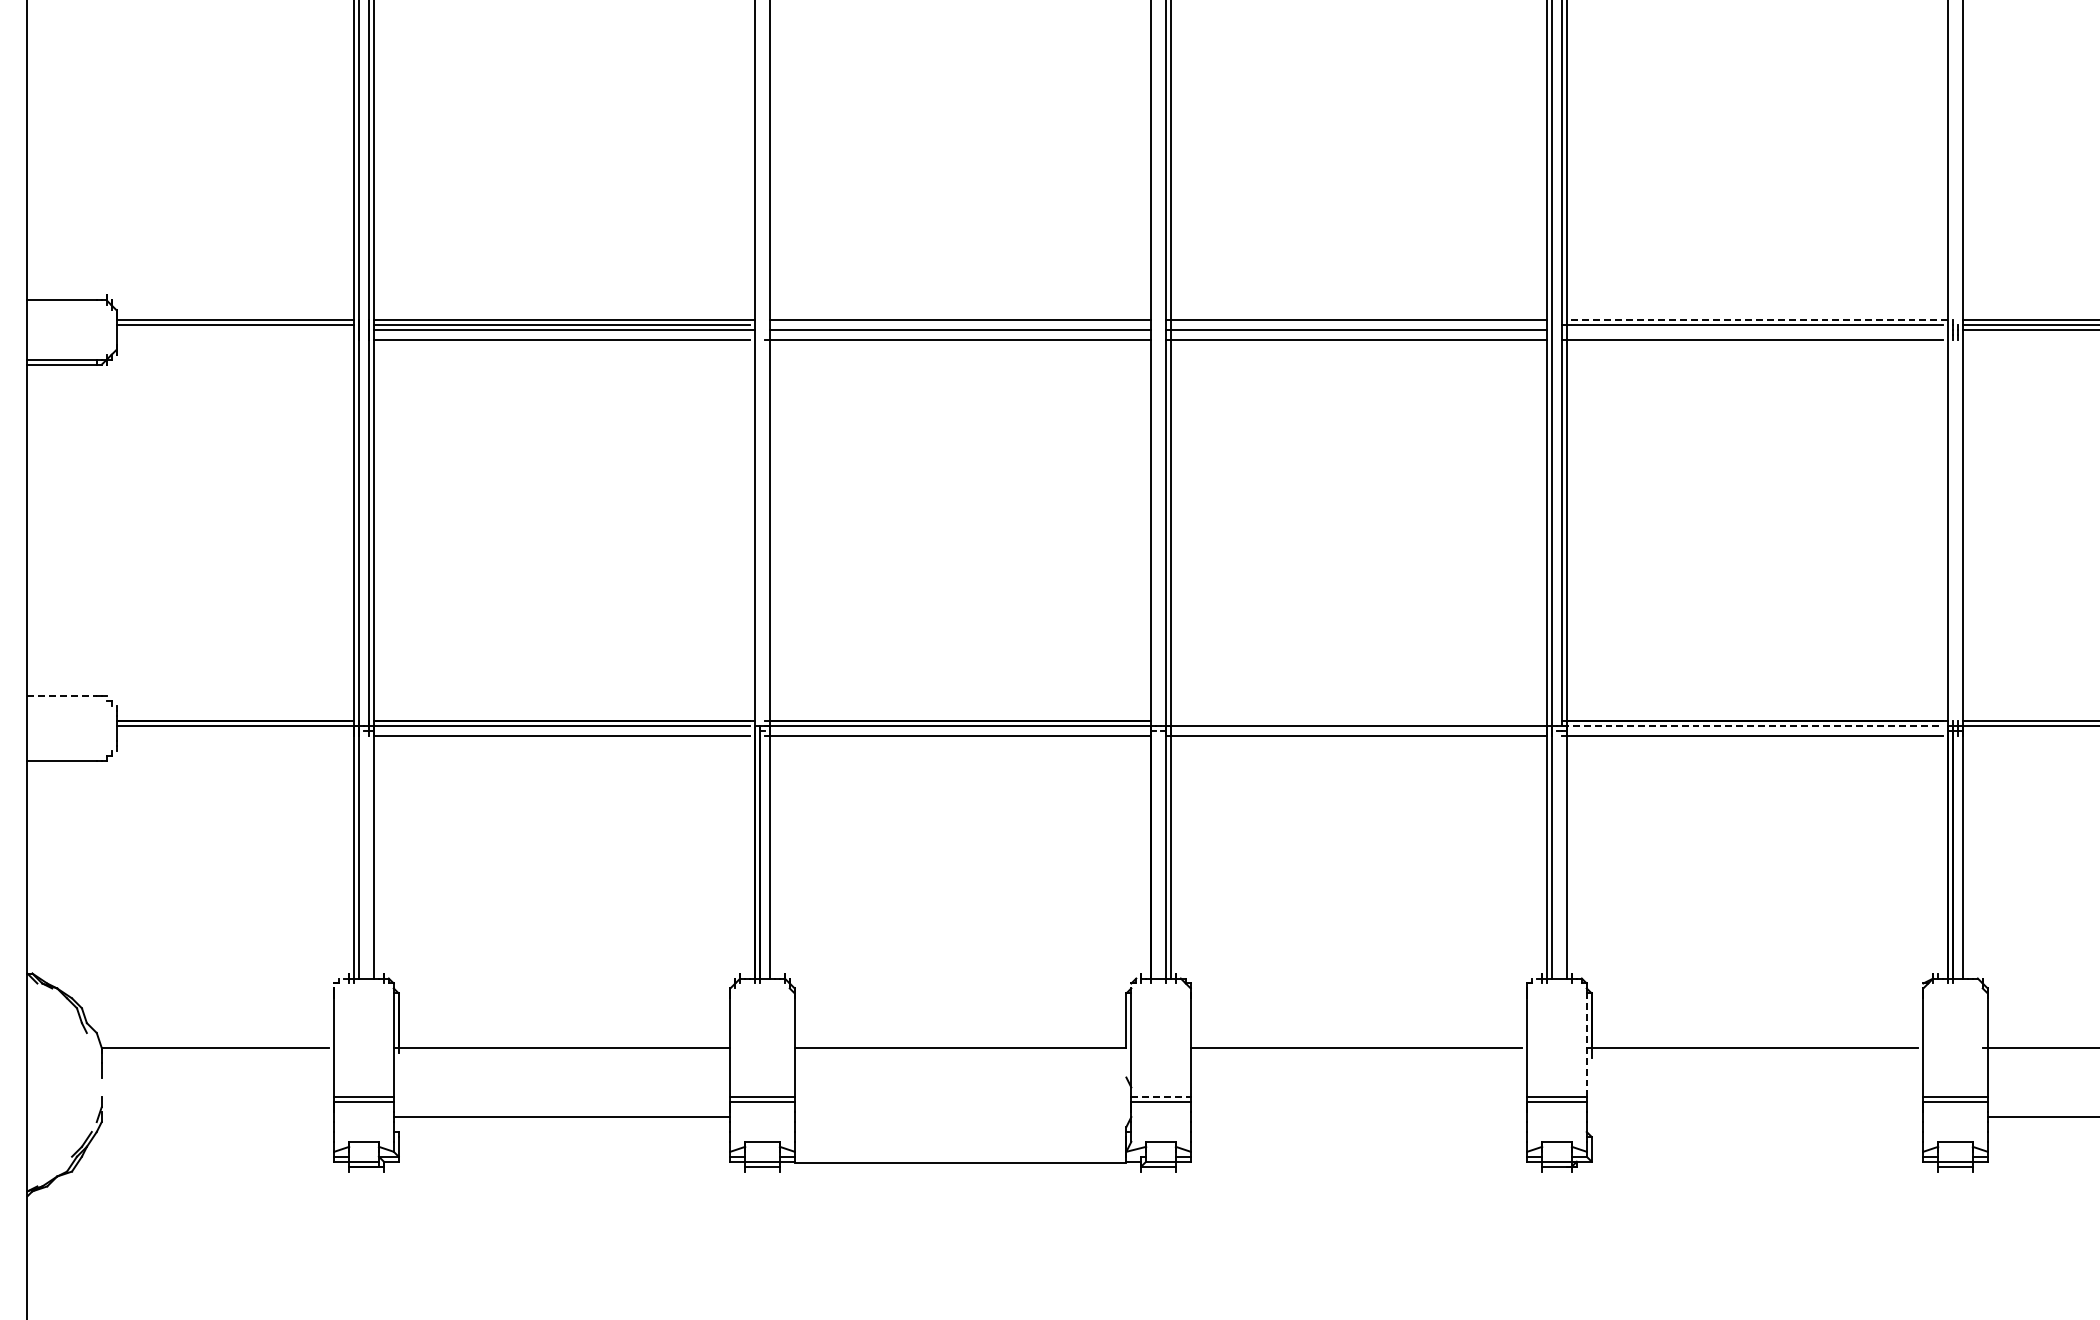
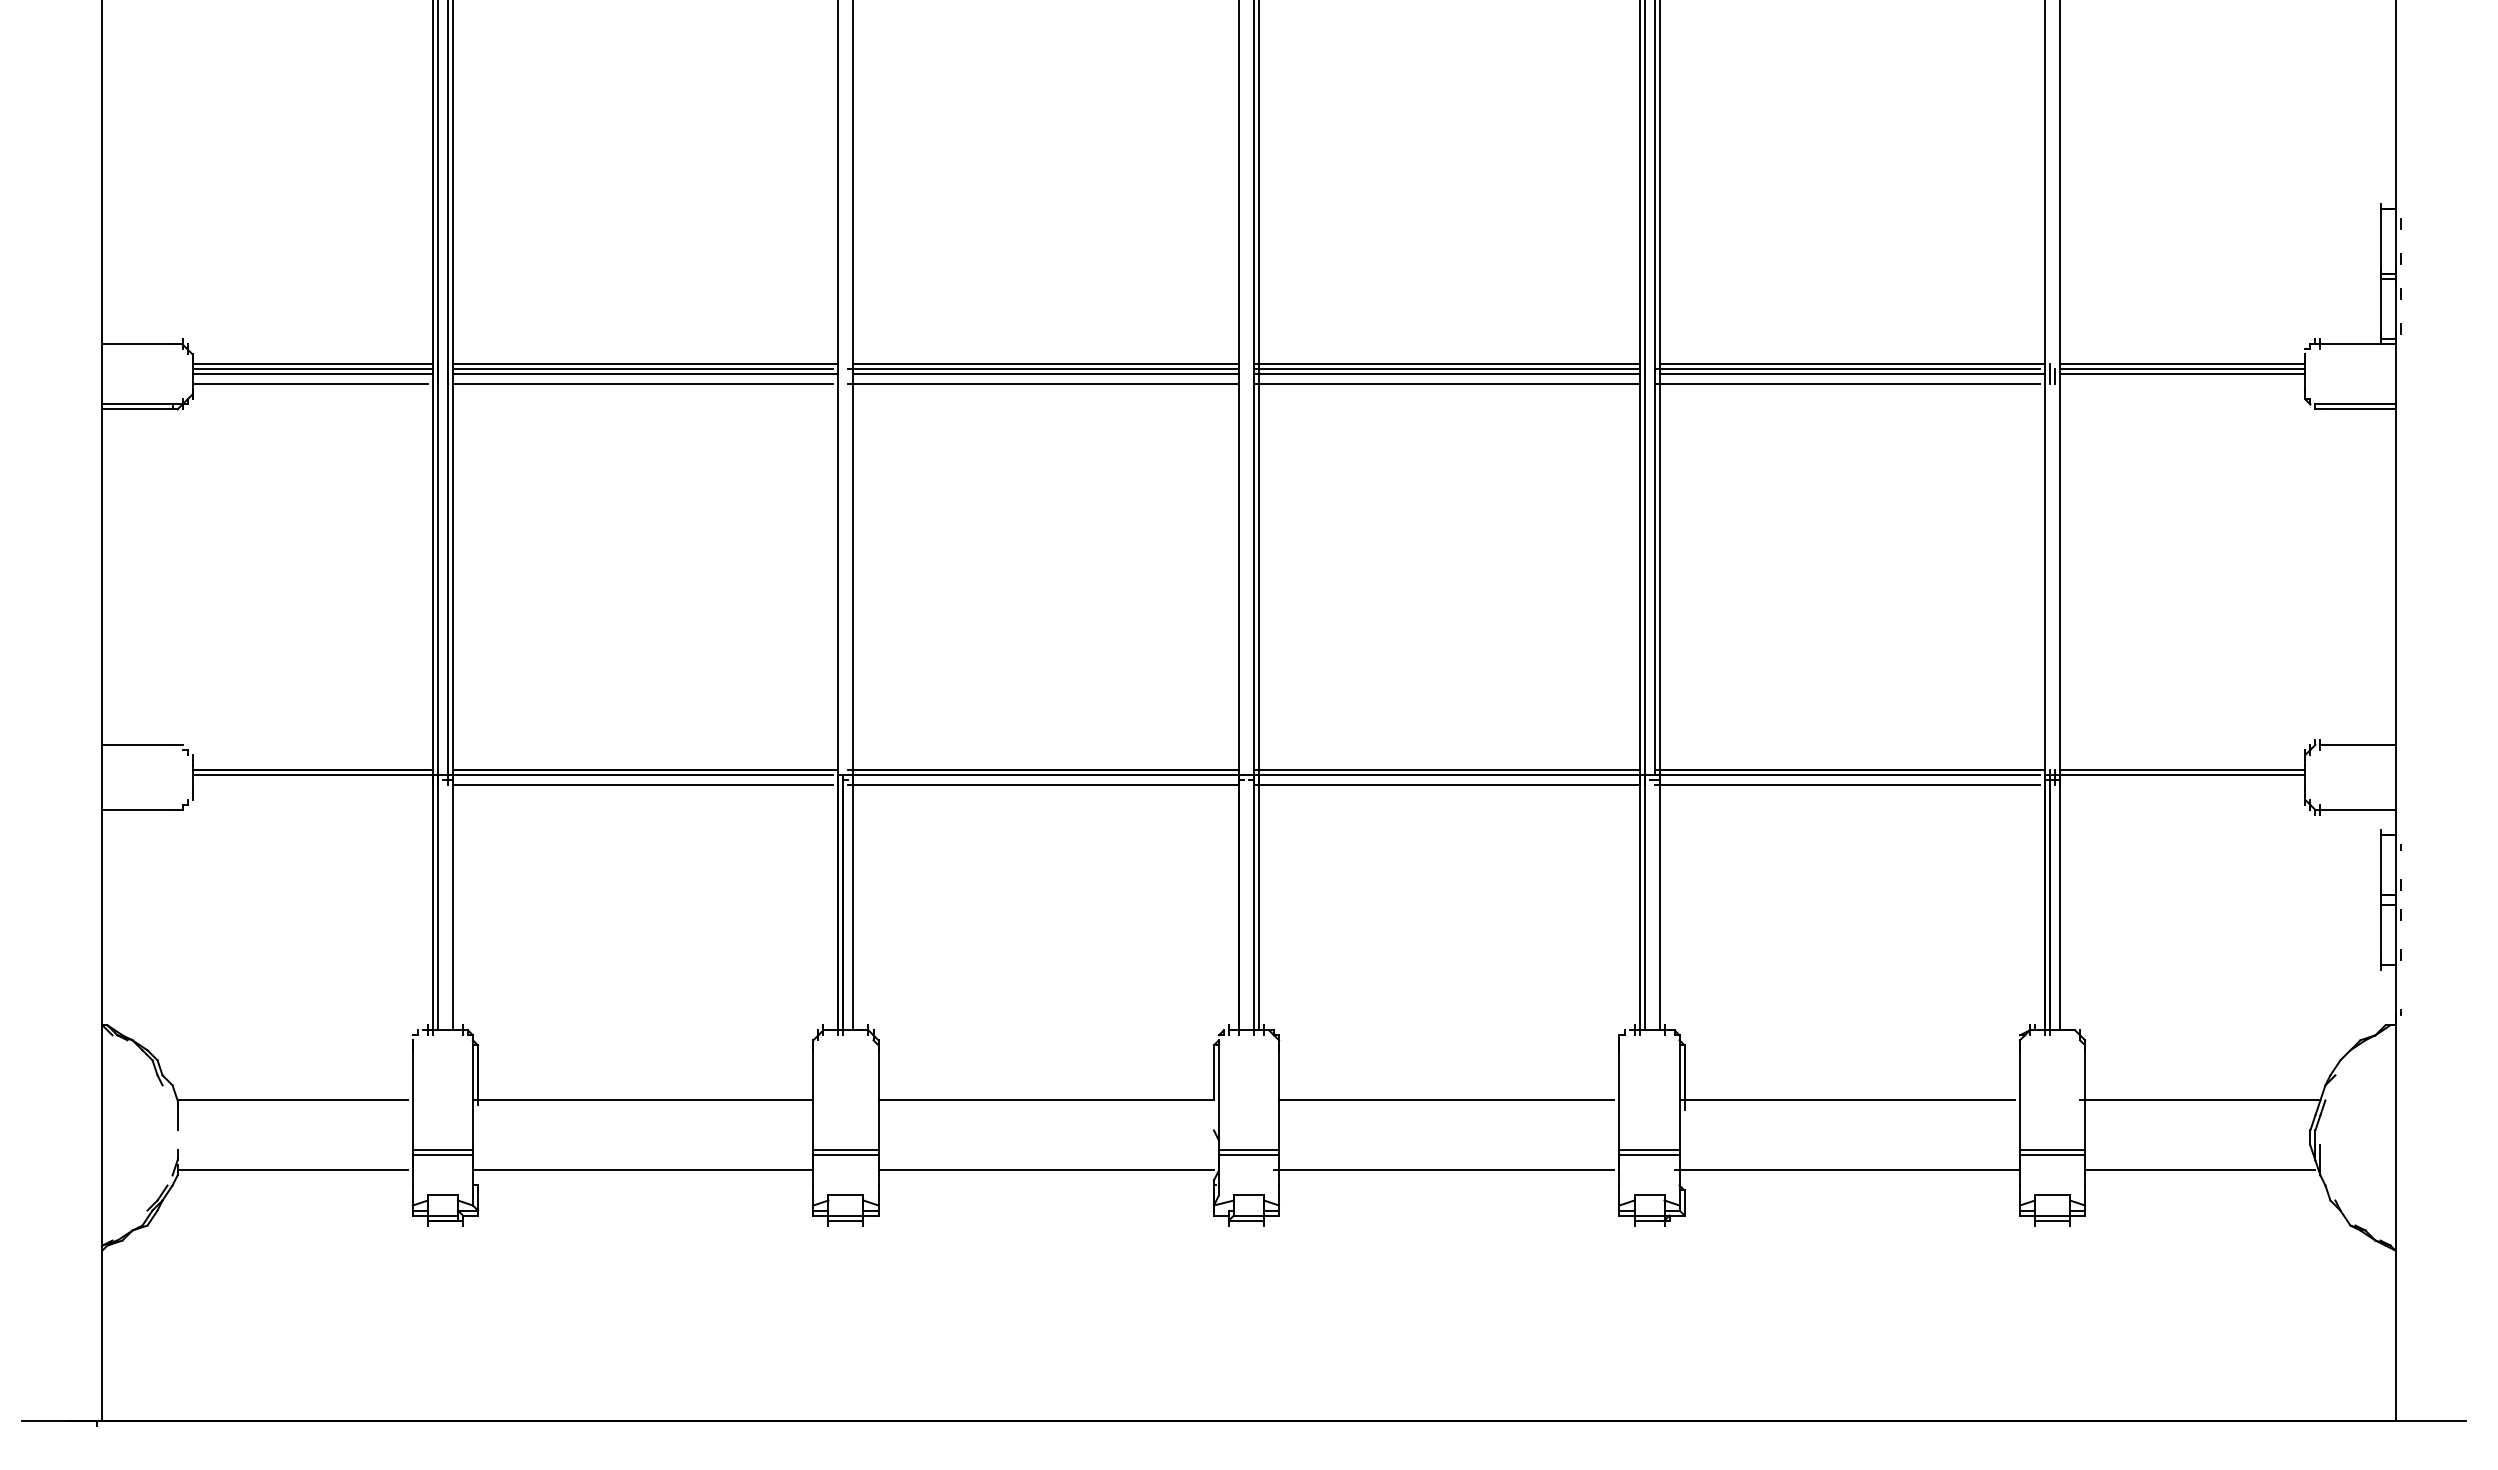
line: (1757, 320) -> (1852, 364), dashed -> solid
line: (957, 325) -> (1043, 369), added
line: (1356, 325) -> (1446, 369), added
line: (235, 330) -> (312, 374), added
line: (1757, 330) -> (1852, 374), added
line: (232, 340) -> (309, 384), added
line: (63, 695) -> (138, 744), dashed -> solid
line: (1356, 720) -> (1446, 769), added
line: (1752, 725) -> (1847, 774), dashed -> solid
line: (1586, 1044) -> (1679, 1097), dashed -> solid
line: (1161, 1097) -> (1249, 1150), dashed -> solid
line: (215, 1117) -> (292, 1170), added
line: (1354, 1117) -> (1444, 1170), added
line: (1752, 1117) -> (1847, 1170), added
line: (959, 1162) -> (1045, 1170), moved

